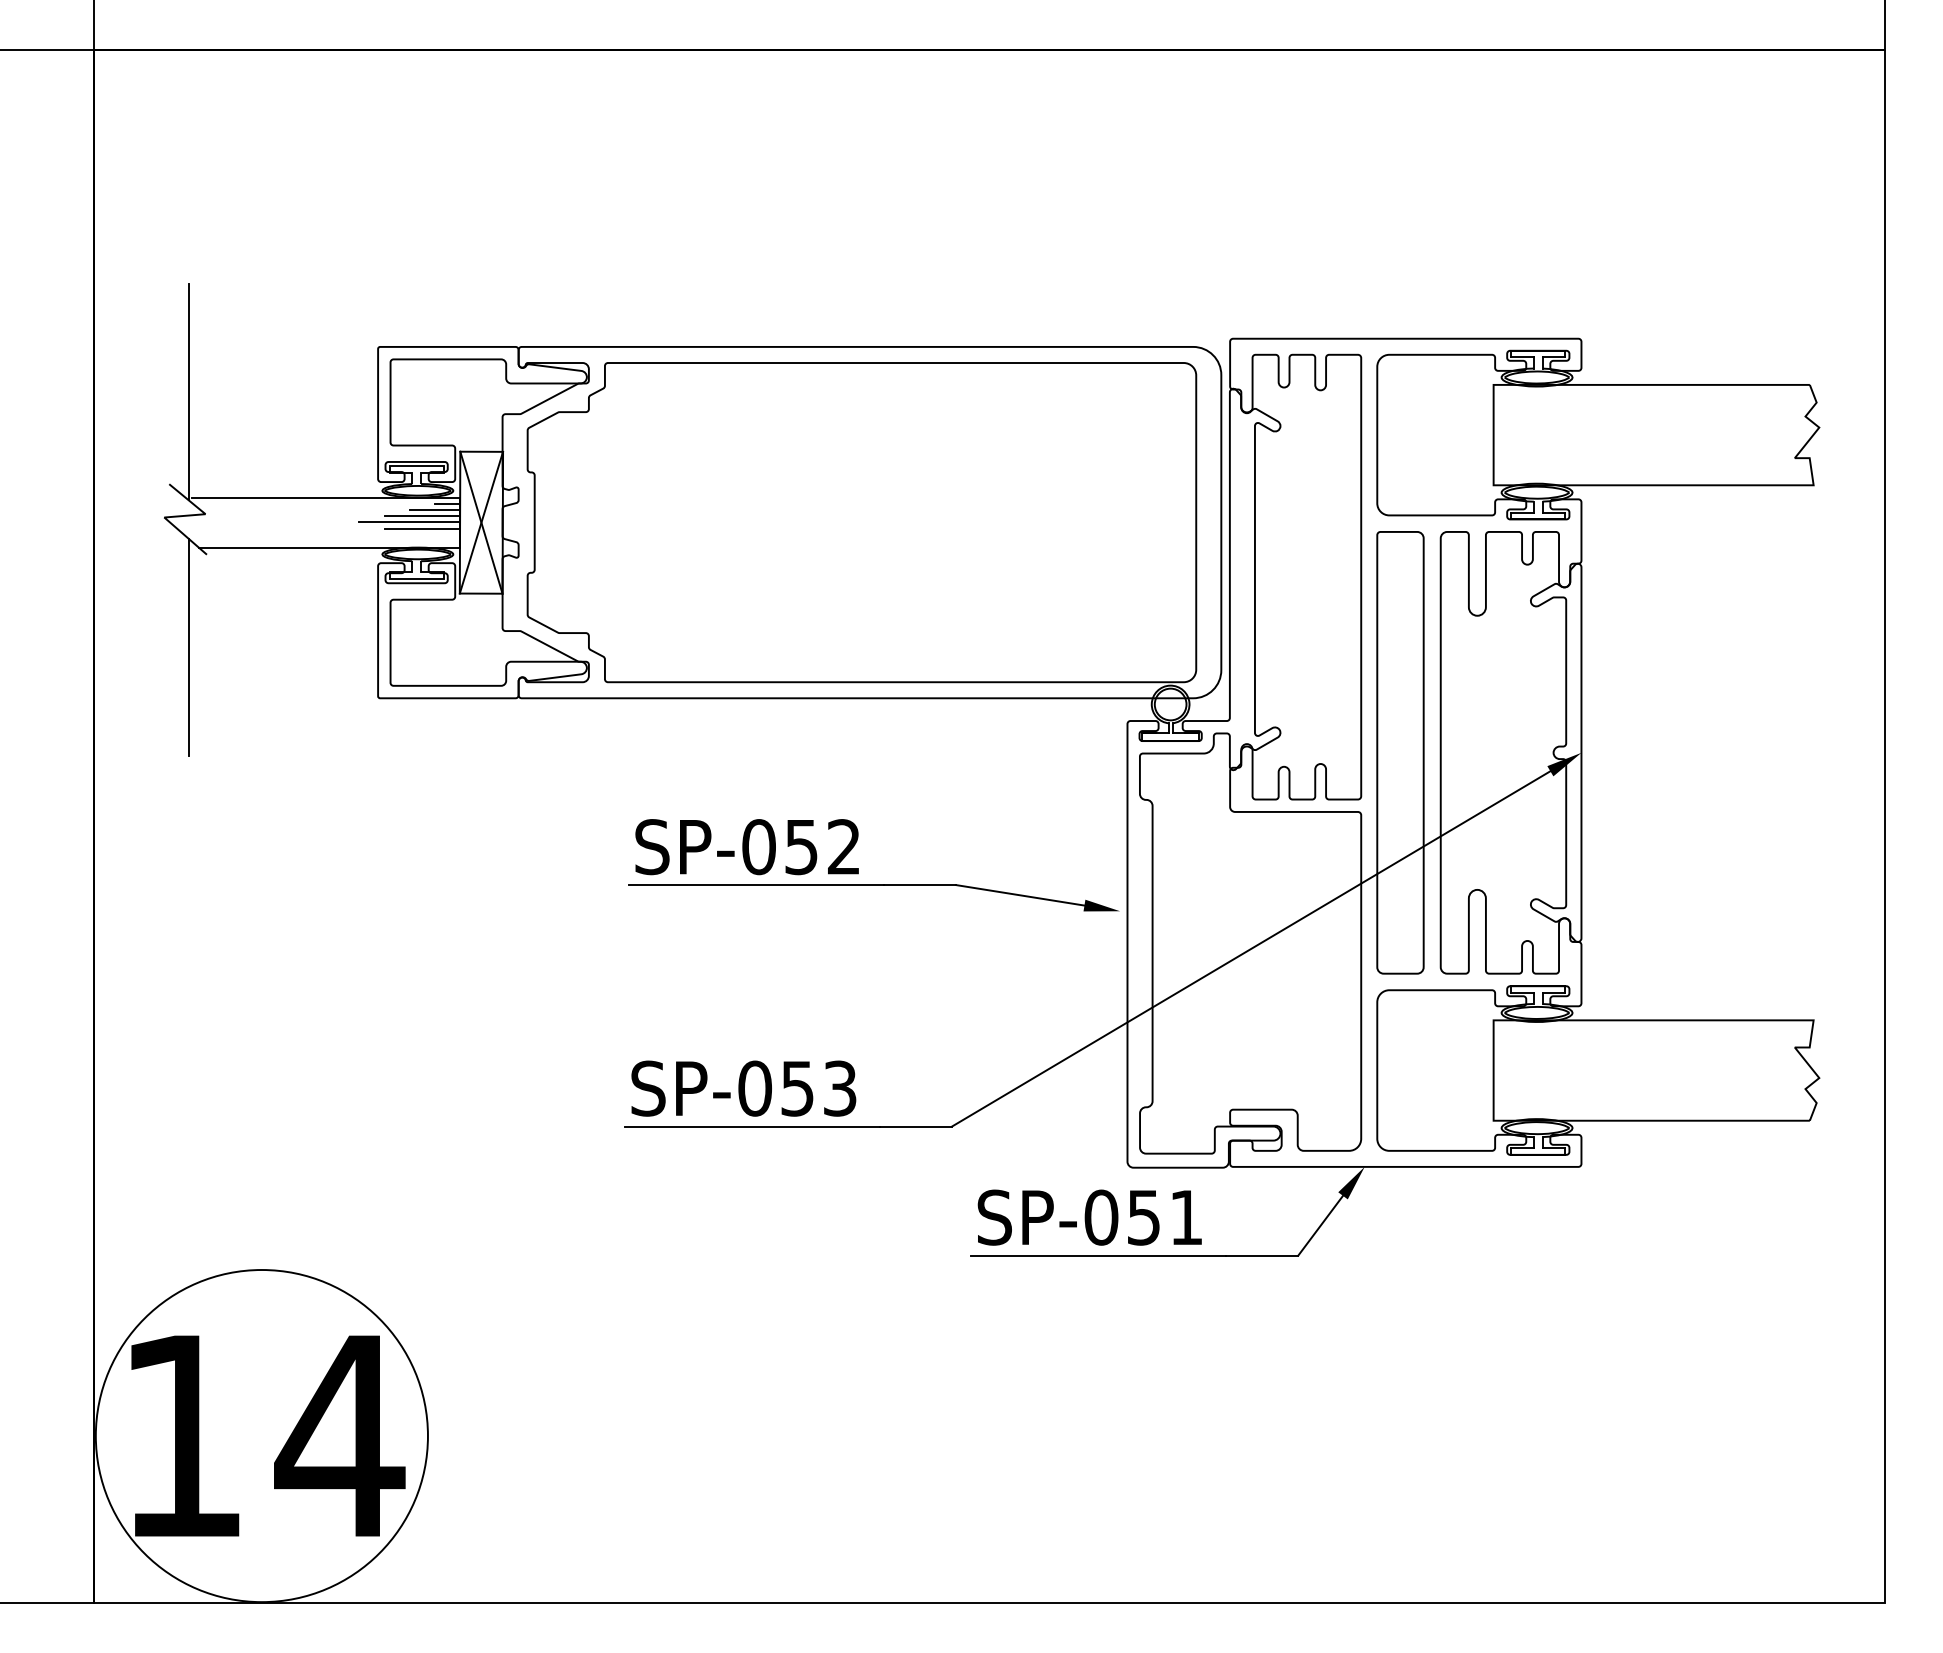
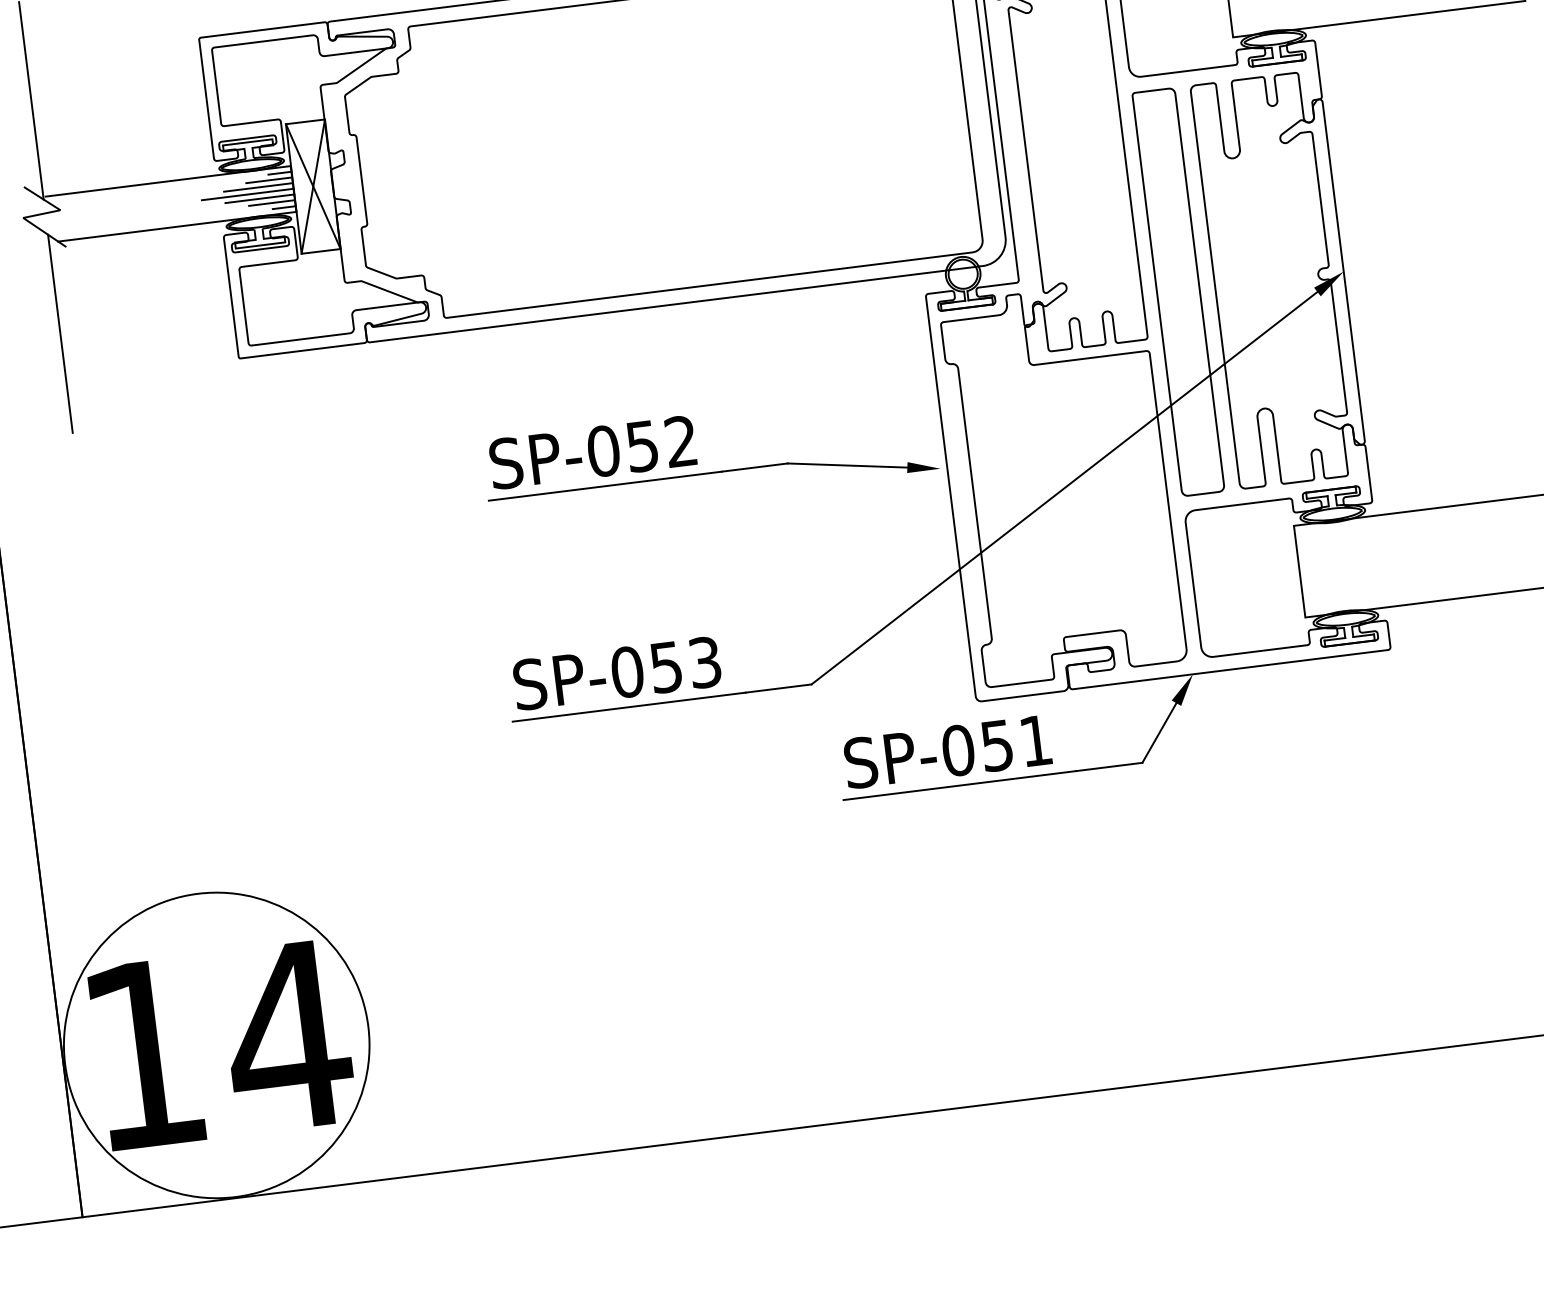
line: (434, 534) -> (271, 202), added
line: (446, 541) -> (283, 207), added

